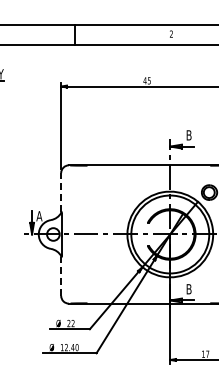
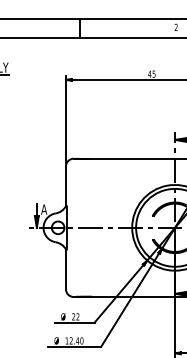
line: (61, 192) -> (66, 185), dashed -> solid
line: (61, 276) -> (66, 269), dashed -> solid

